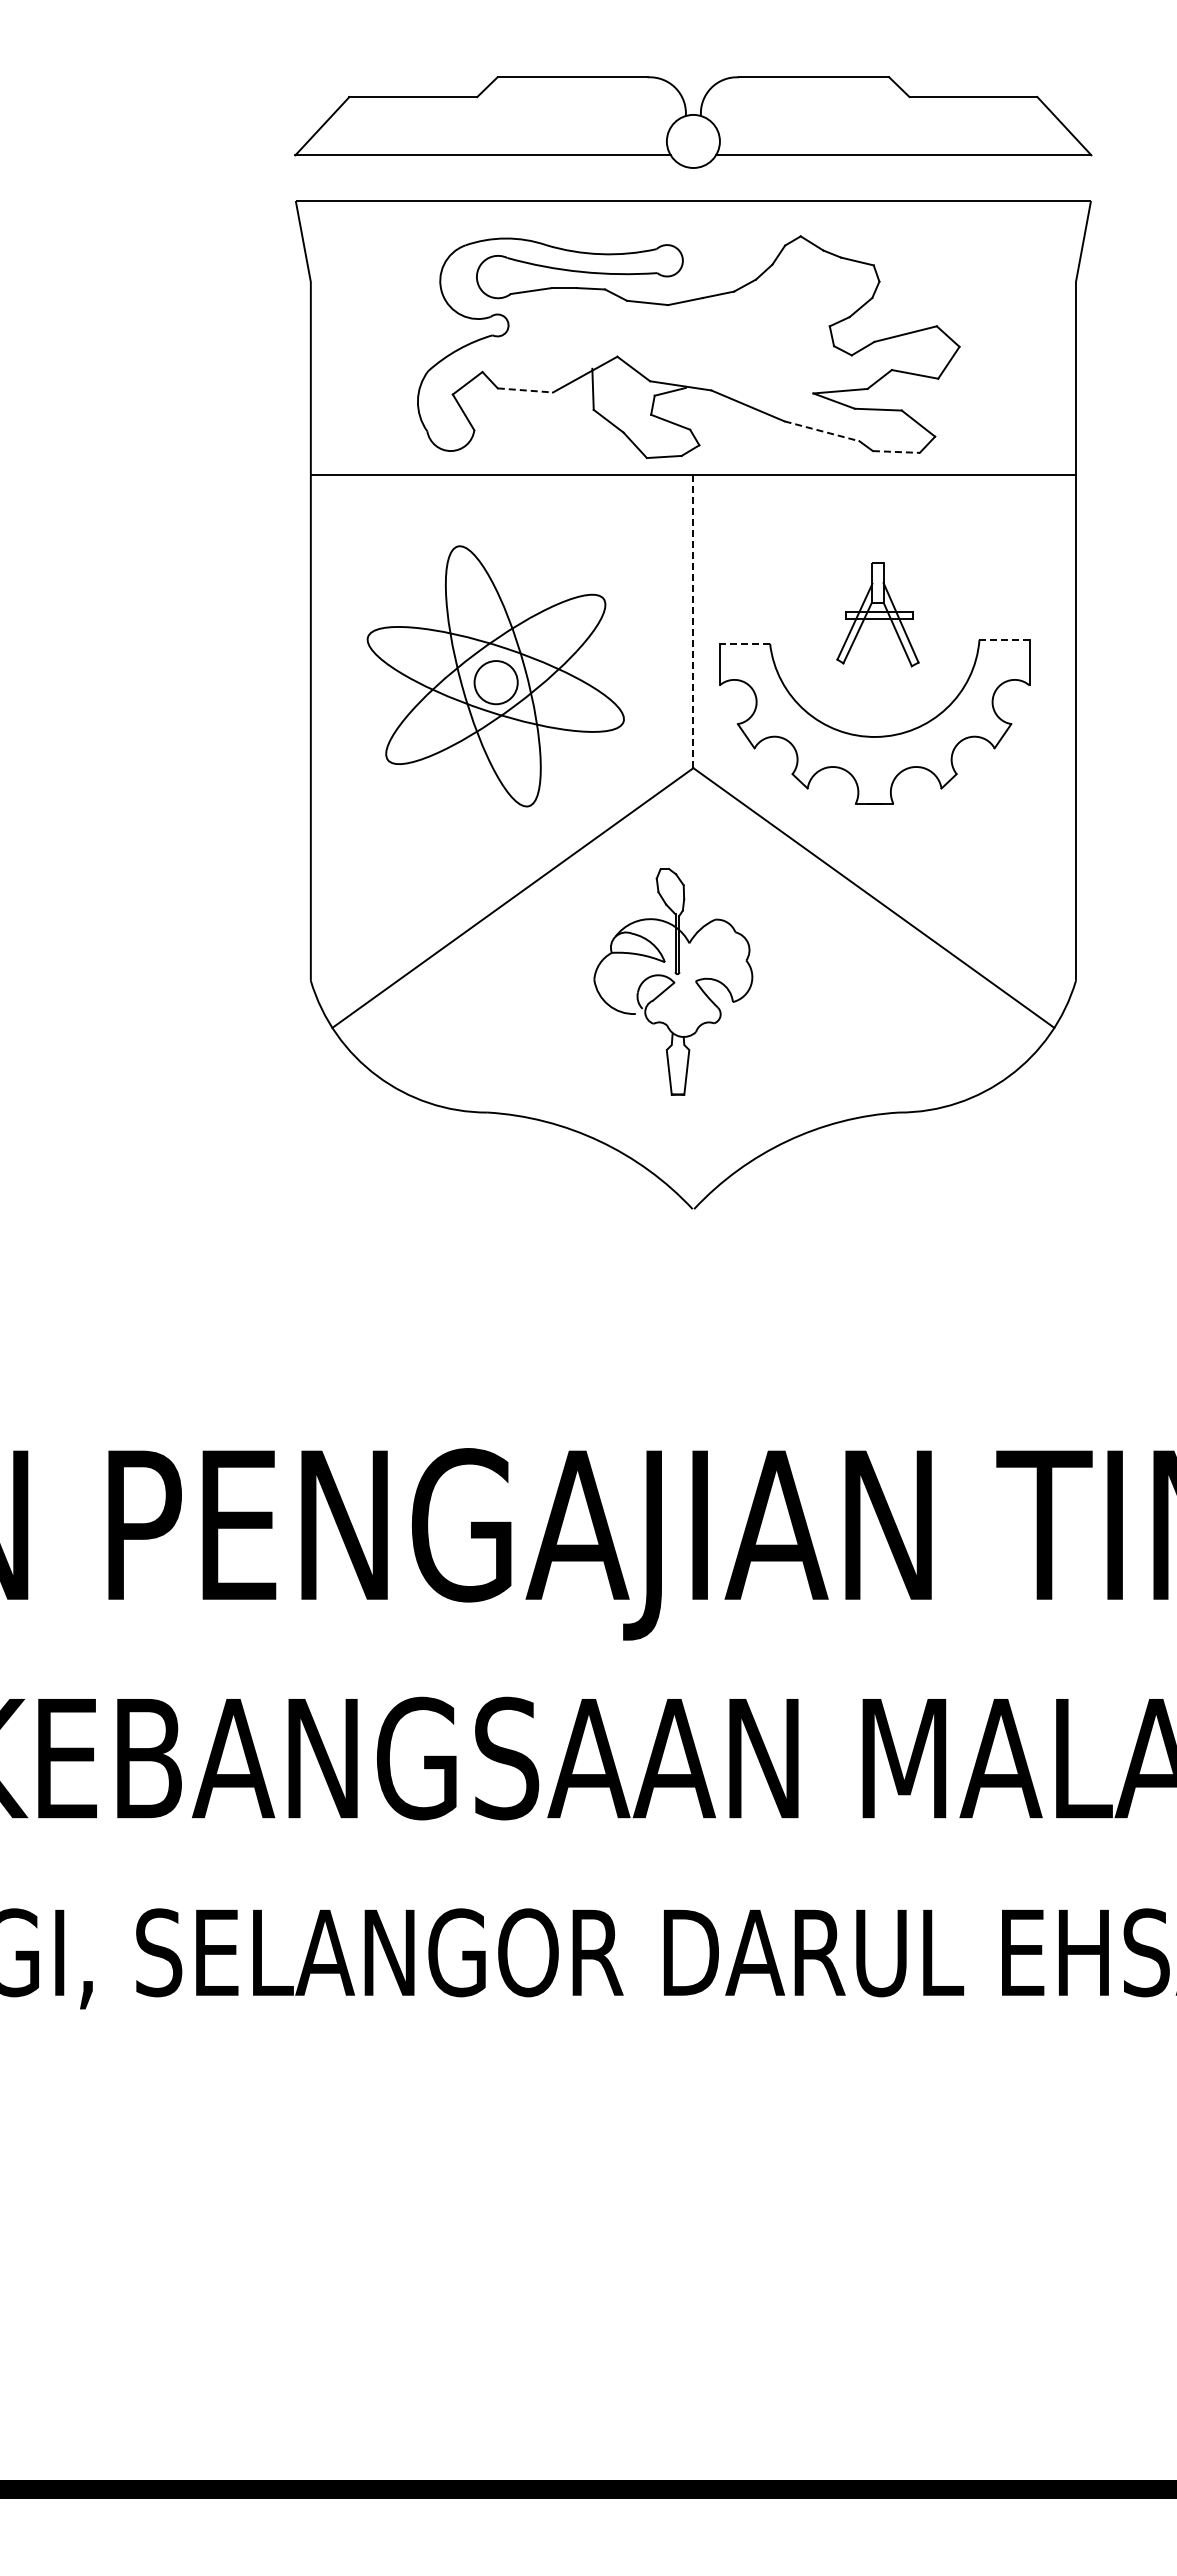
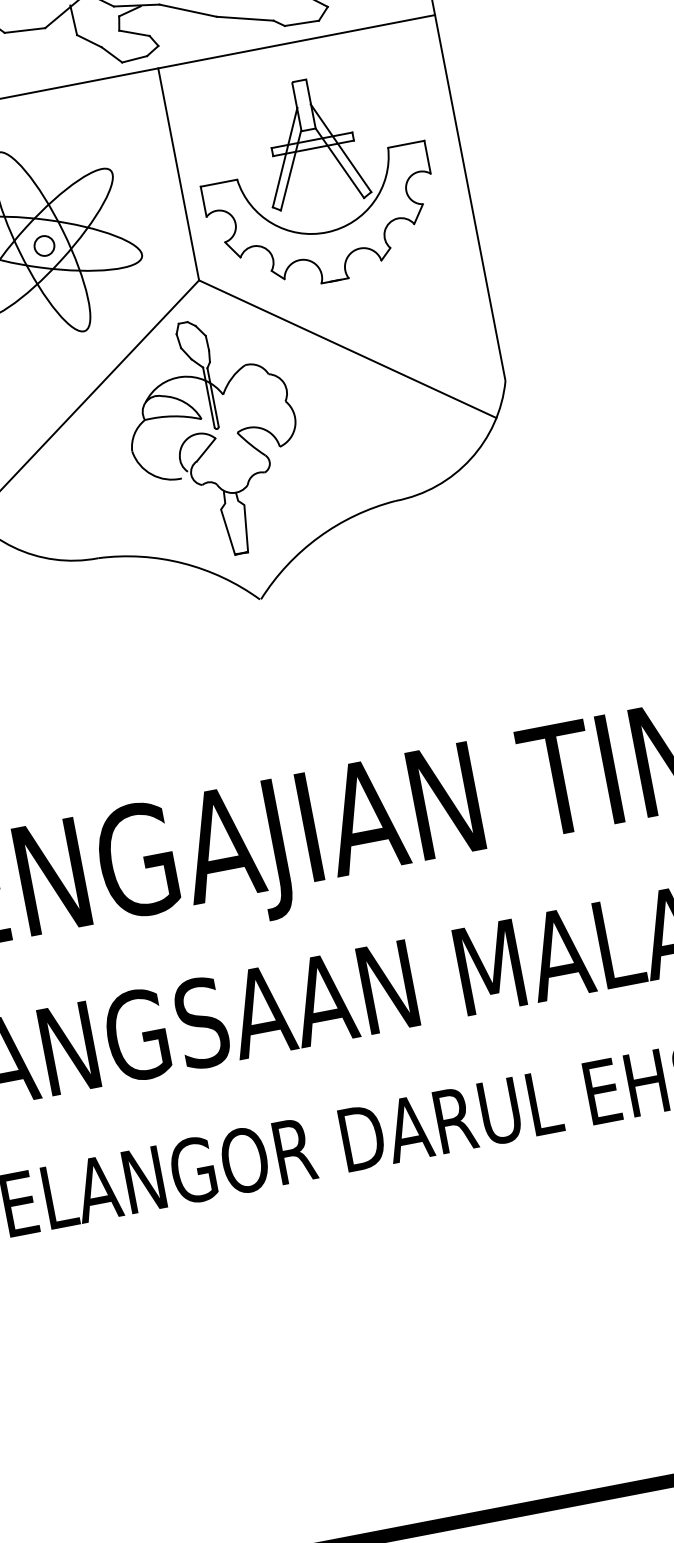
line: (525, 390) -> (24, 30), dashed -> solid
line: (822, 431) -> (245, 18), dashed -> solid
line: (896, 452) -> (302, 23), dashed -> solid
part: (877, 614) -> (310, 143), size x1.67
line: (693, 622) -> (178, 174), dashed -> solid
line: (1005, 639) -> (406, 143), dashed -> solid
line: (744, 643) -> (218, 183), dashed -> solid
circle: (495, 682) -> (43, 245), size x0.62
part: (673, 981) -> (214, 437), size x1.43

